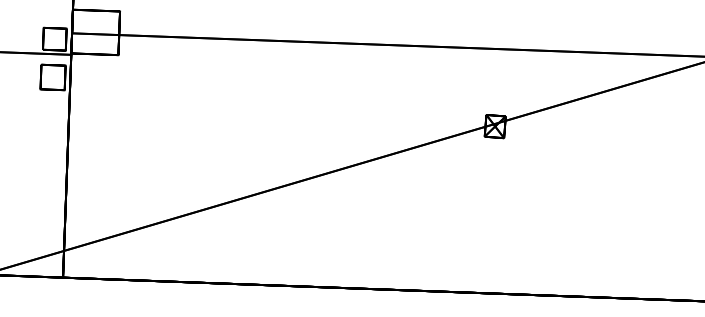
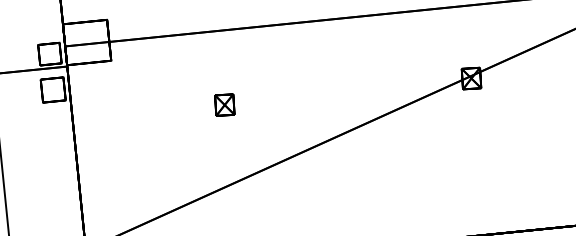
part: (231, 117) -> (224, 104), added

